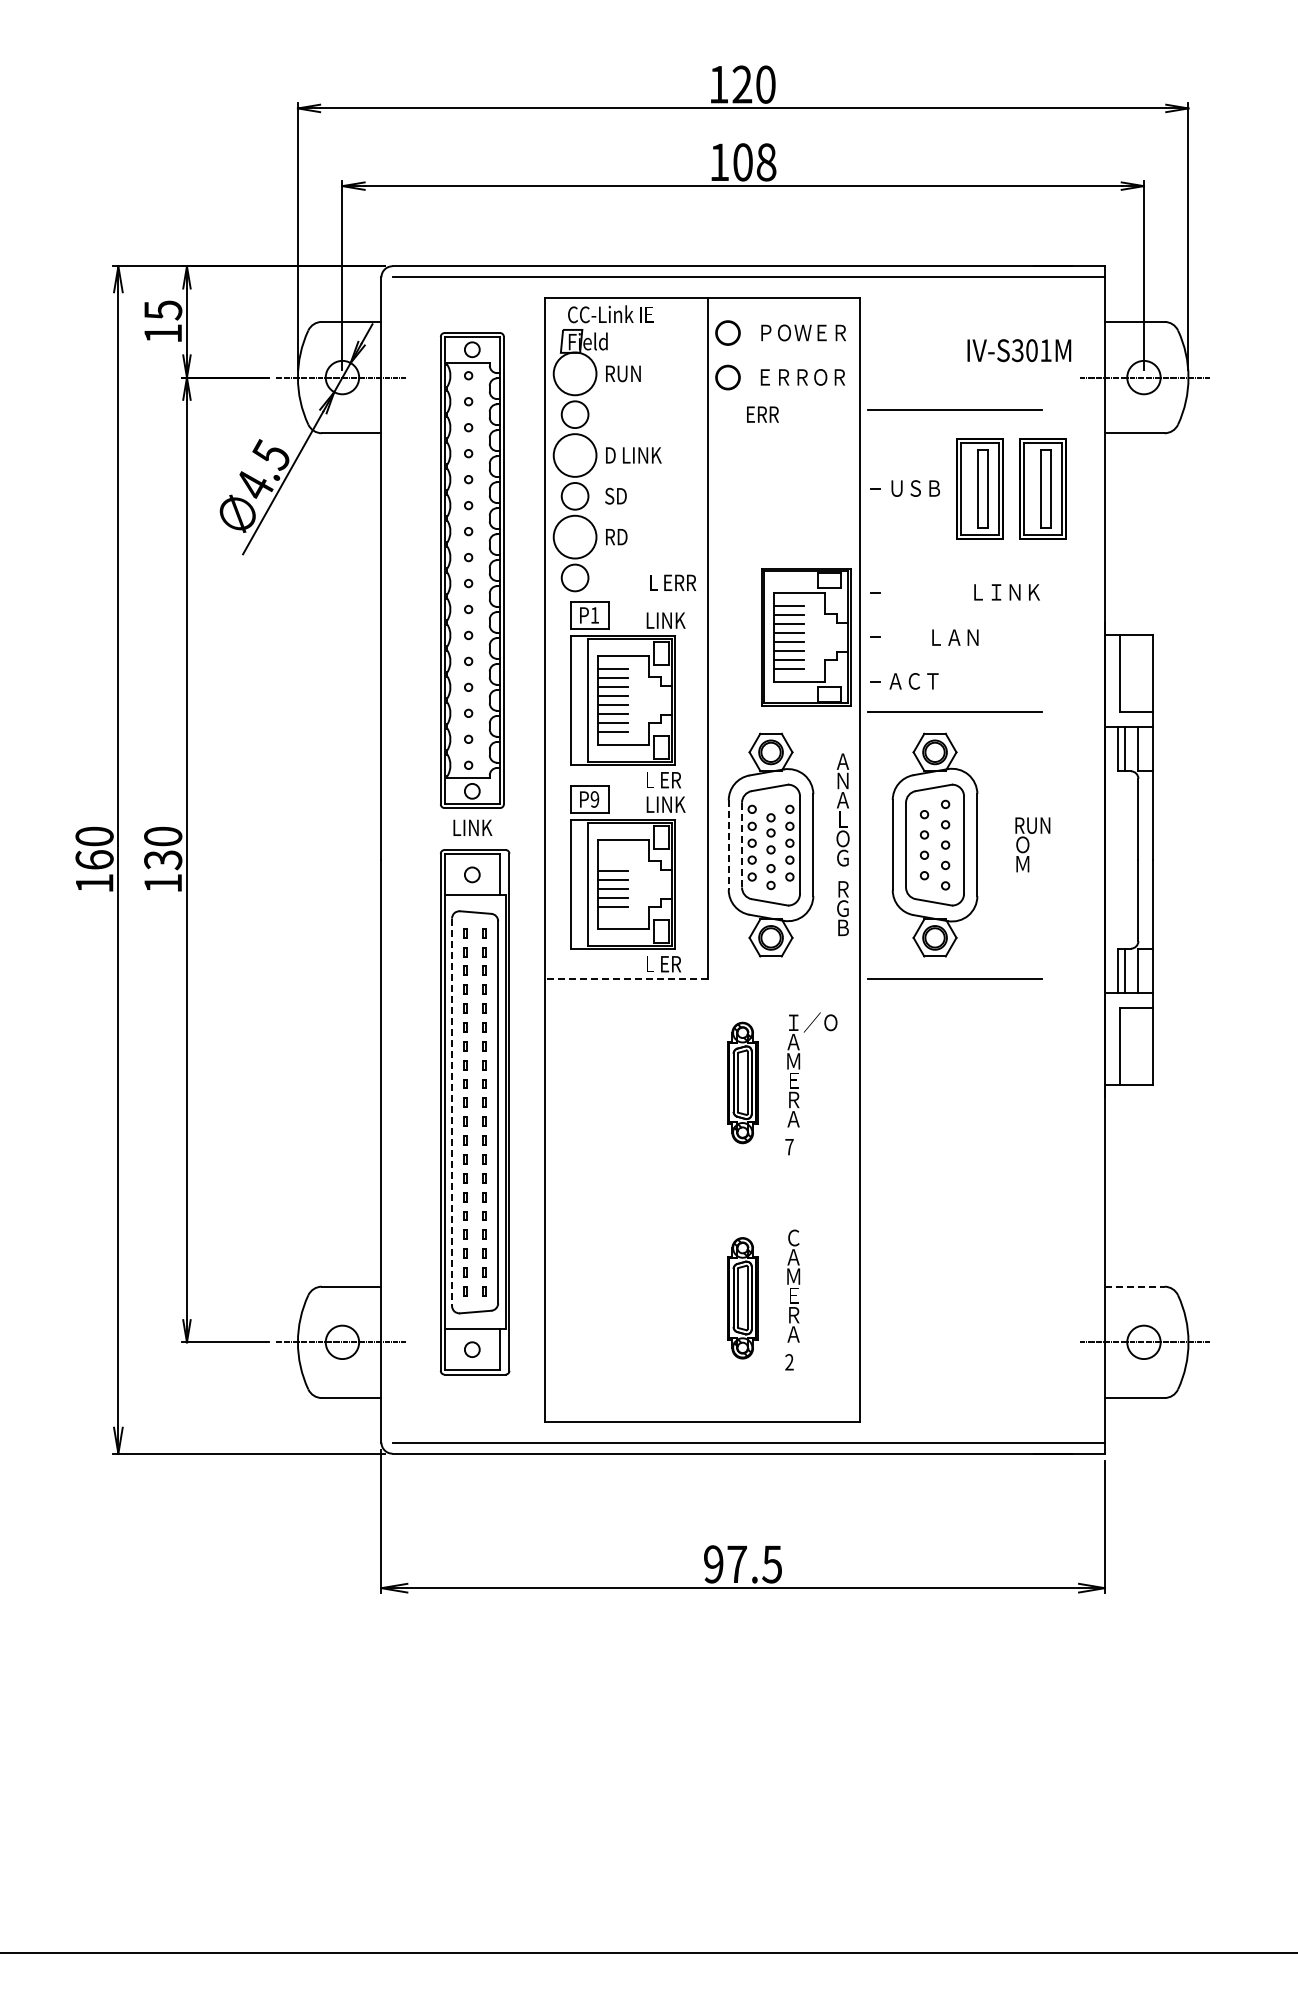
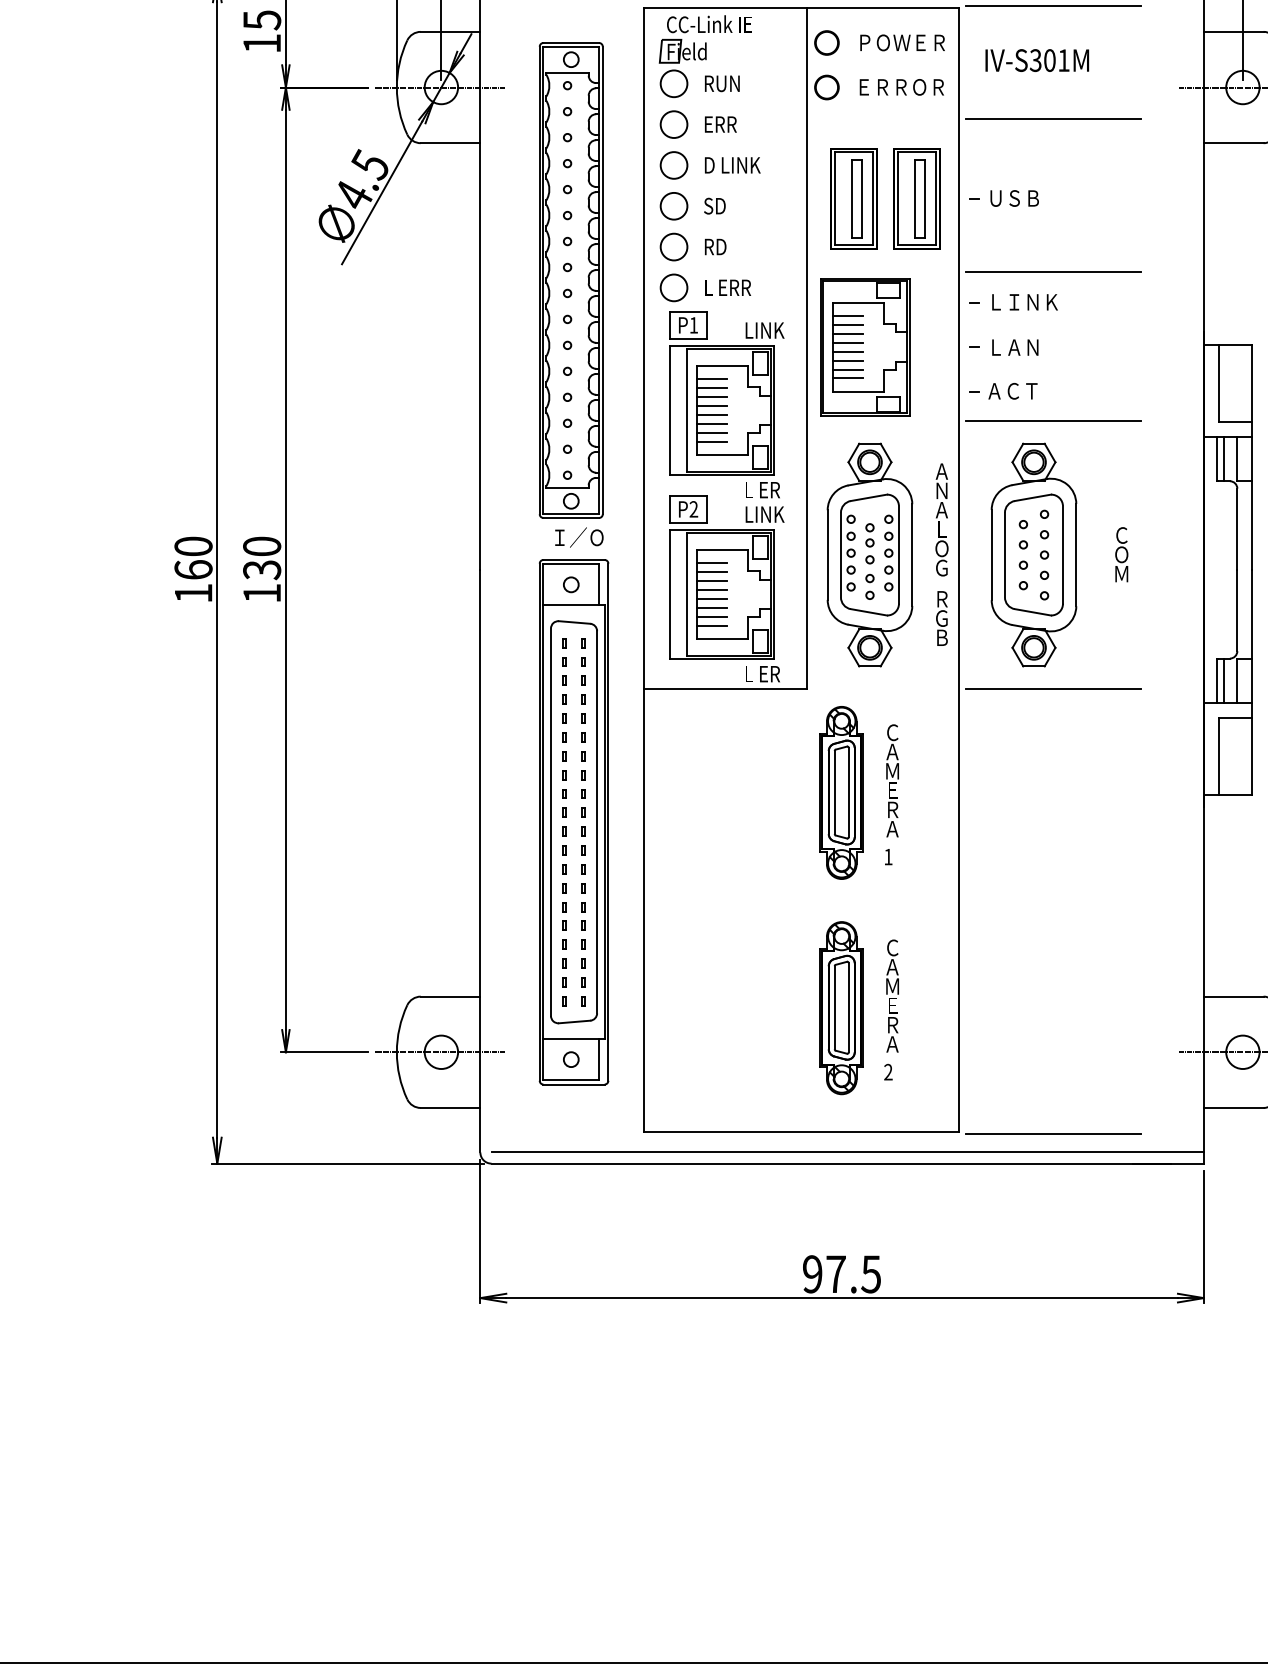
line: (954, 295) -> (1053, 5), added
text: (1019, 350) -> (1037, 60), moved
circle: (574, 373) -> (673, 83), size x0.62
text: (762, 414) -> (720, 124), moved
circle: (574, 455) -> (673, 165), size x0.62
part: (1003, 488) -> (877, 198), moved
circle: (574, 536) -> (673, 246), size x0.62
line: (954, 561) -> (1053, 271), added
text: (673, 582) -> (728, 287), moved
text: (1006, 592) -> (1024, 302), moved
part: (806, 637) -> (865, 347), moved
text: (955, 637) -> (1015, 347), moved
text: (594, 799) -> (693, 509), P9 -> P2
text: (1032, 825) -> (1131, 535), RUN -> Ｃ
text: (478, 827) -> (577, 537), LINK -> Ｉ／Ｏ
line: (728, 845) -> (827, 555), dashed -> solid
line: (742, 845) -> (841, 555), dashed -> solid
line: (612, 853) -> (711, 563), added
line: (612, 862) -> (711, 572), added
line: (612, 915) -> (711, 625), added
line: (626, 978) -> (725, 688), dashed -> solid
text: (812, 1022) -> (911, 732), Ｉ／Ｏ -> Ｃ
part: (742, 1082) -> (841, 792), size x1.43
line: (452, 1112) -> (551, 822), dashed -> solid
text: (789, 1147) -> (888, 857), 7 -> 1
line: (1134, 1286) -> (1233, 996), dashed -> solid
part: (742, 1298) -> (841, 1008), size x1.43
line: (954, 1424) -> (1053, 1134), added

